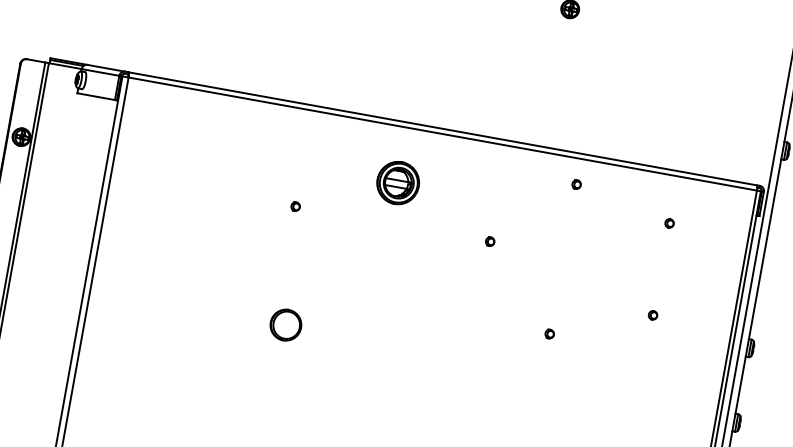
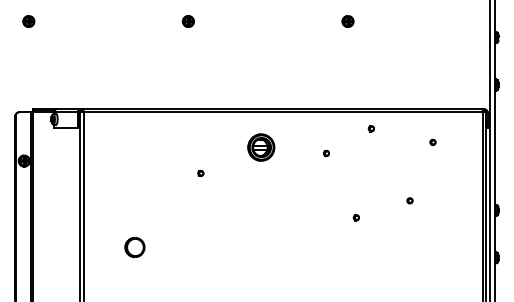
part: (488, 241) -> (325, 153), moved
part: (652, 314) -> (409, 200), moved
part: (285, 324) -> (134, 247), moved
part: (548, 333) -> (355, 217), moved

